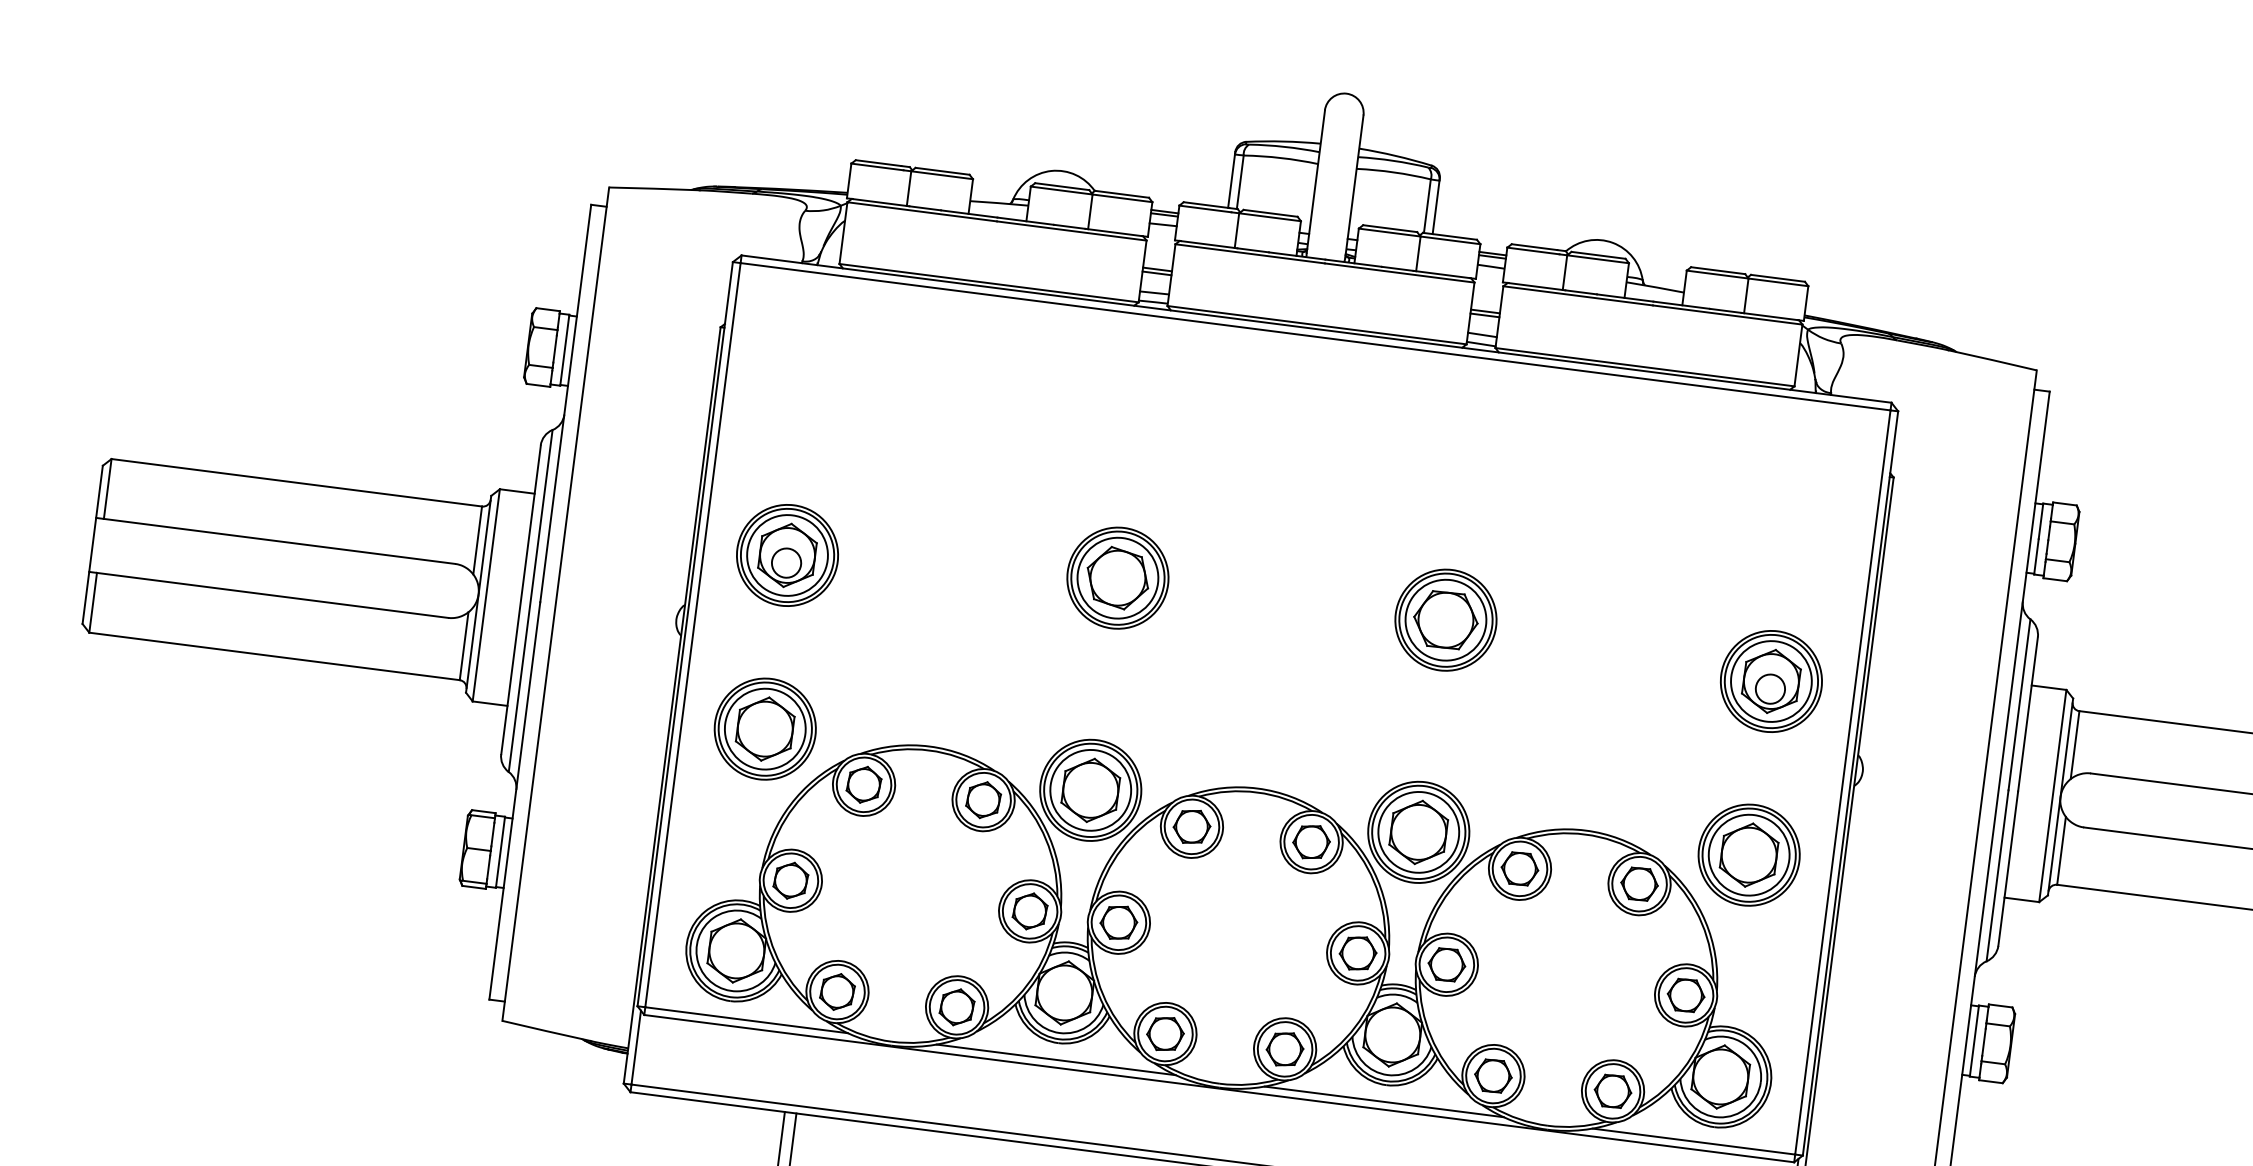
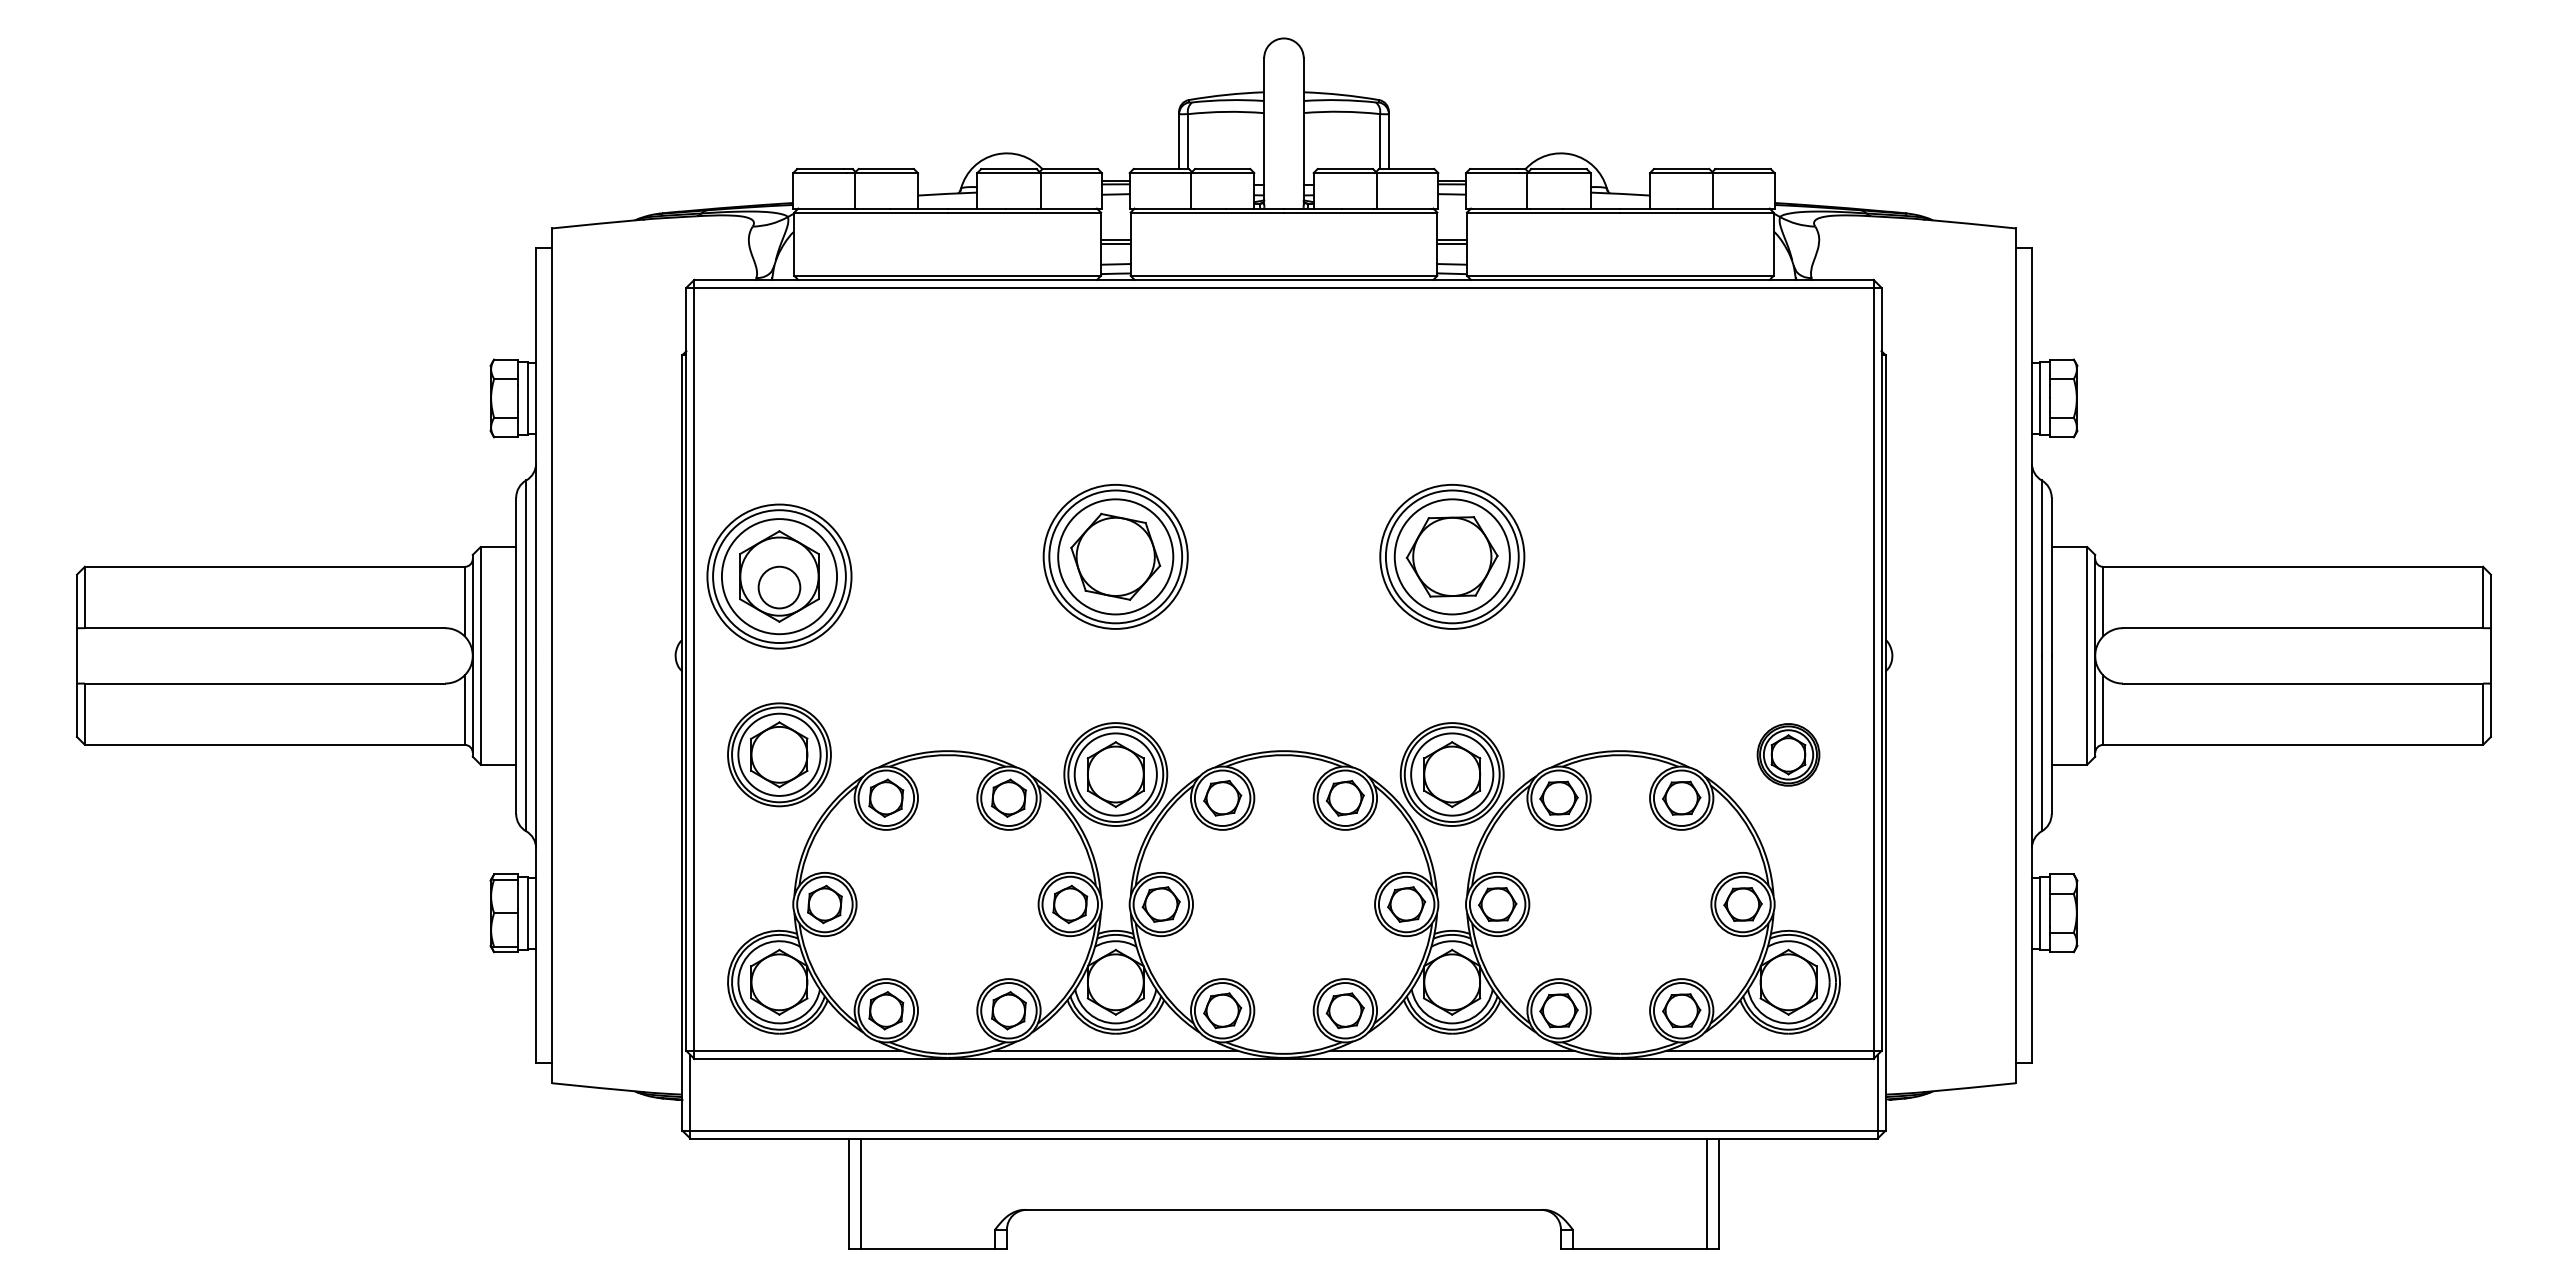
part: (787, 555) -> (779, 576), size x1.4
part: (1117, 577) -> (1115, 556), size x1.4
part: (1445, 619) -> (1451, 556), size x1.4
part: (1771, 681) -> (1788, 576), removed
part: (1749, 854) -> (1788, 754), size x0.6

